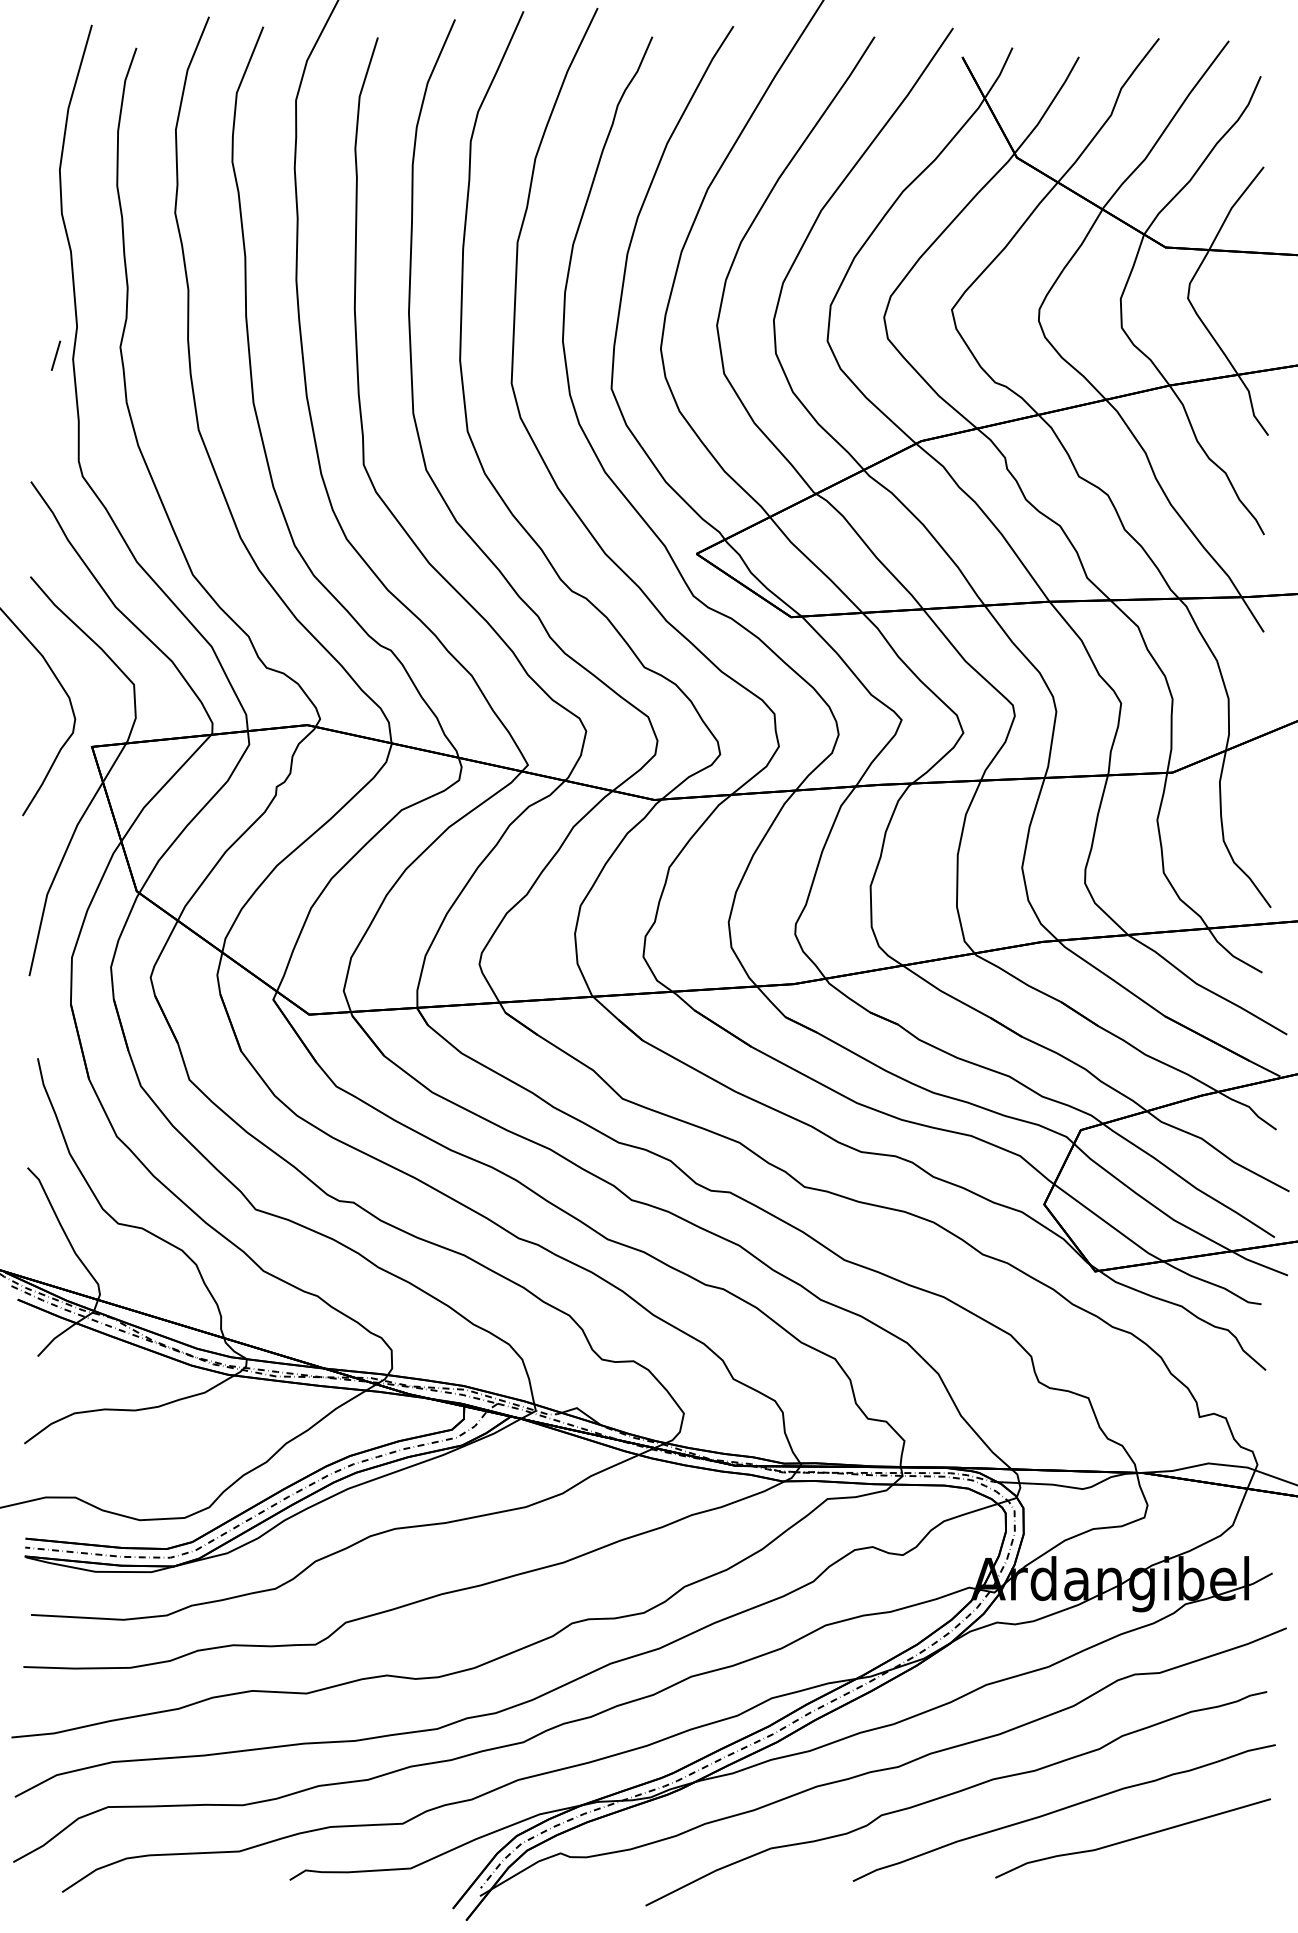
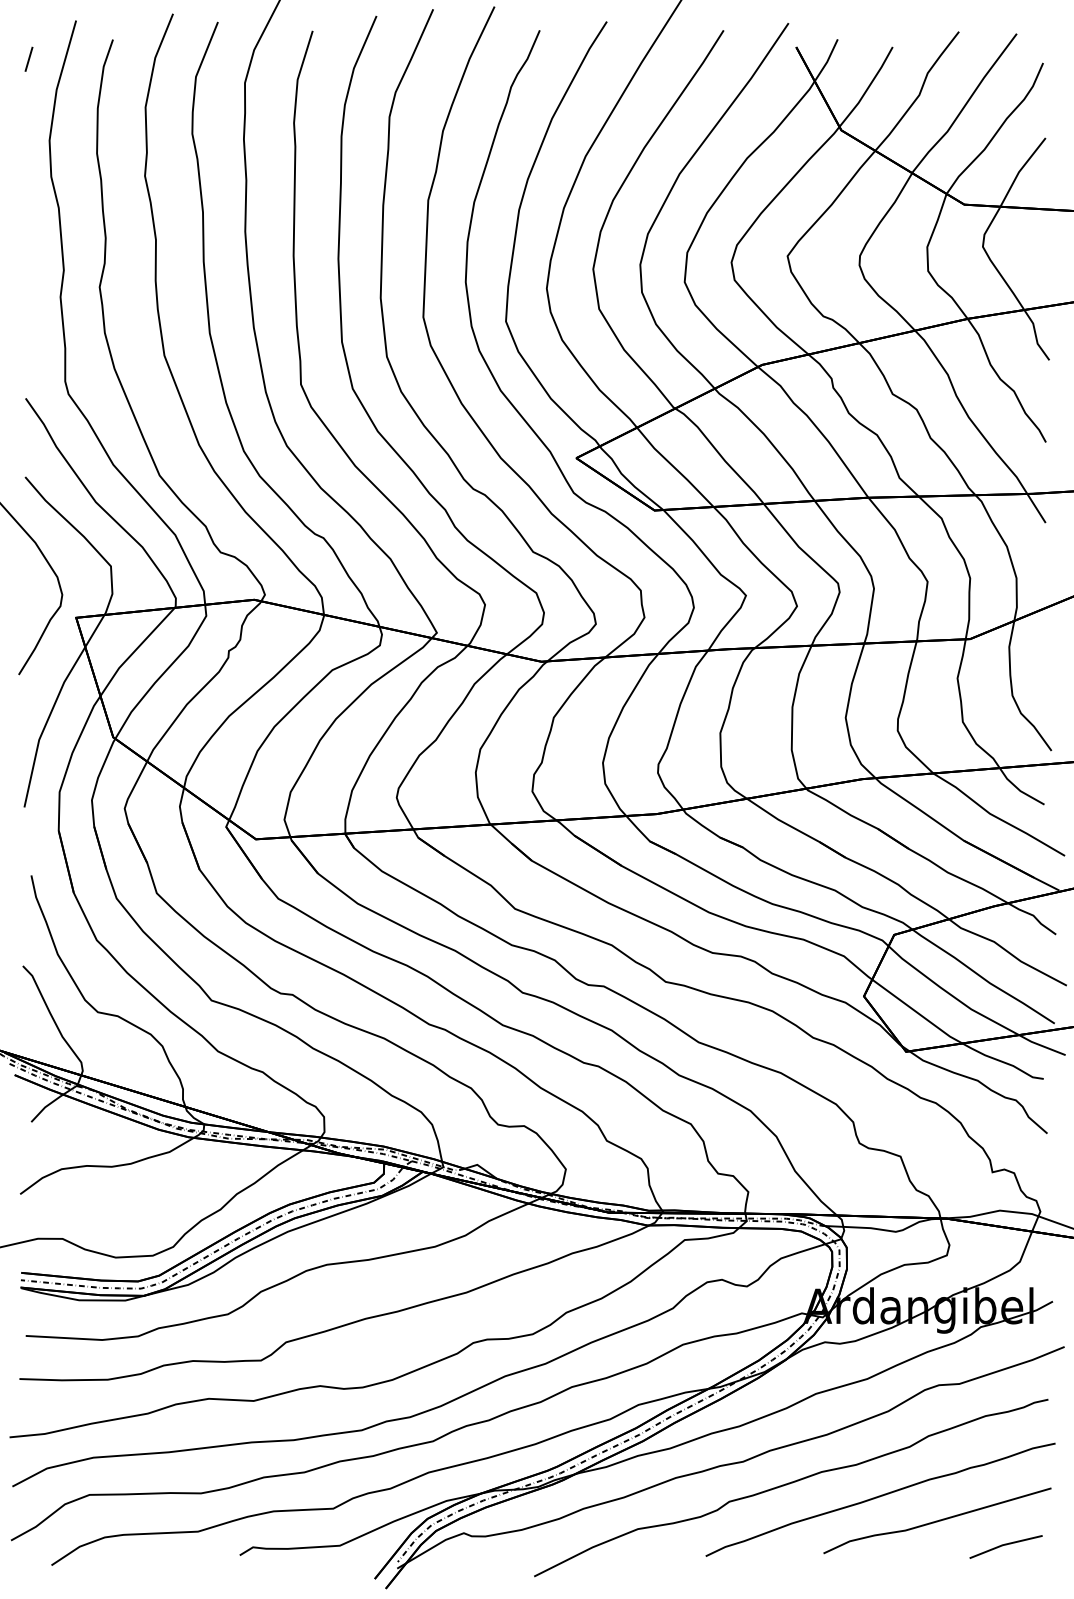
line: (55, 355) -> (28, 59), moved
line: (1214, 1868) -> (1004, 1545), added

